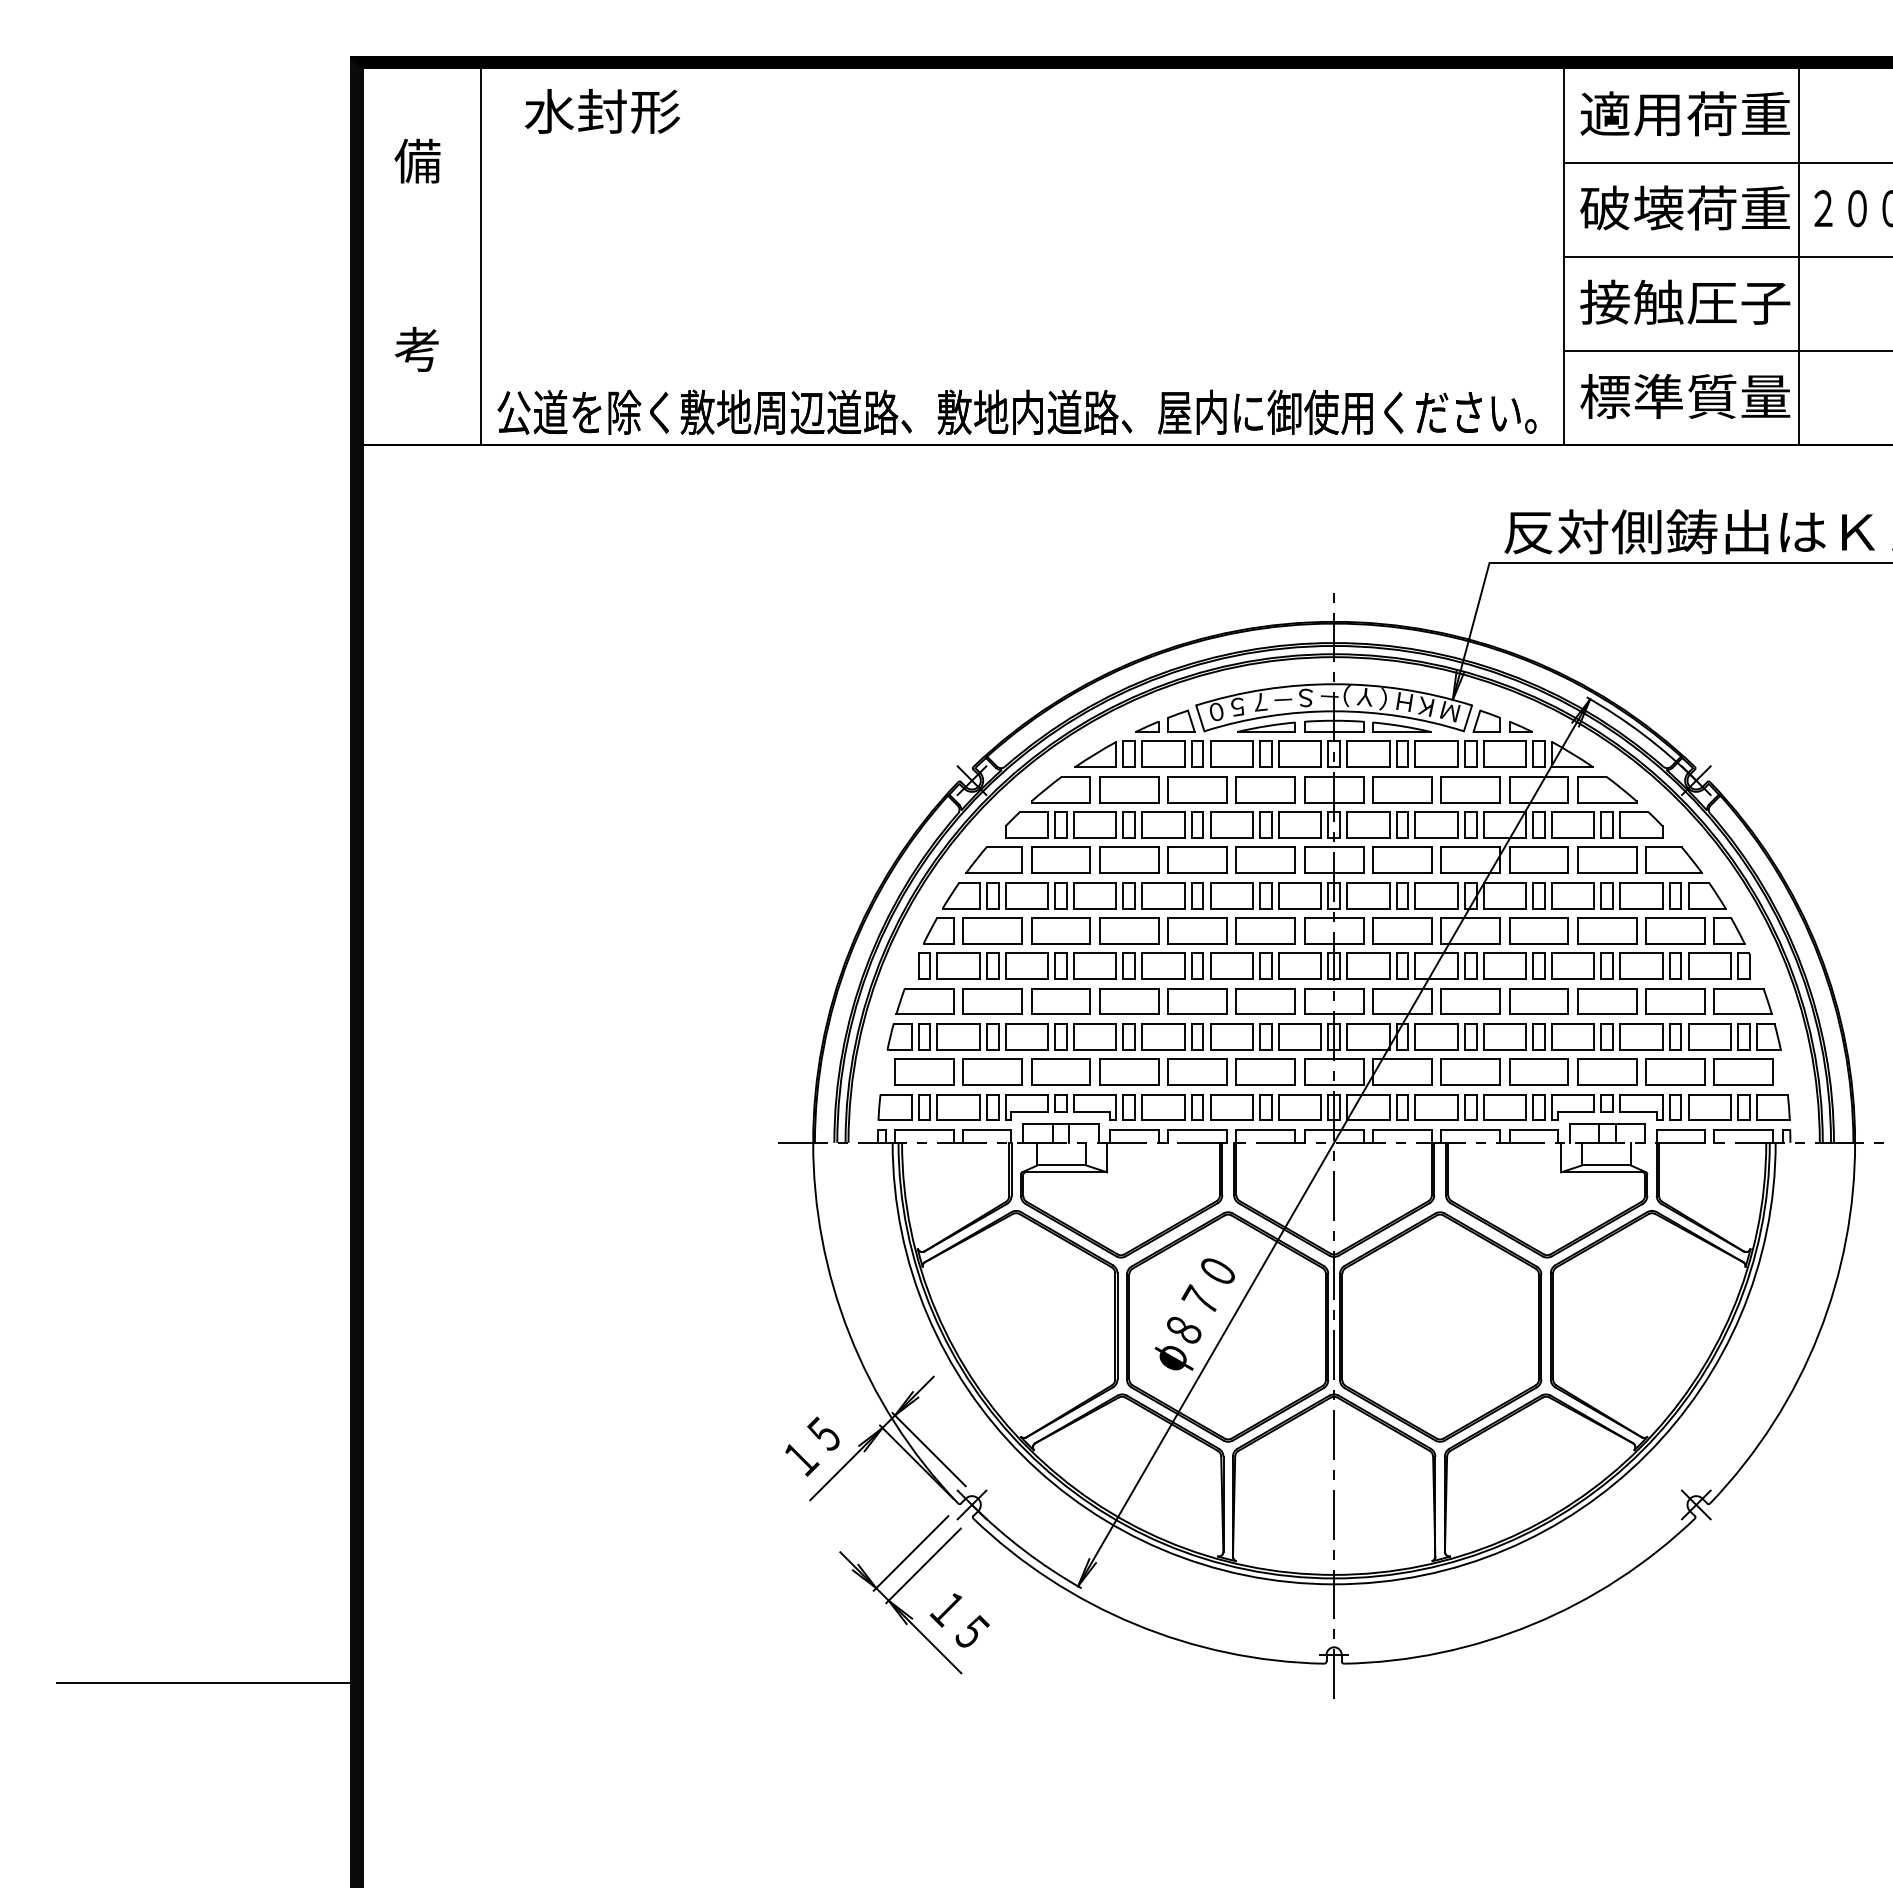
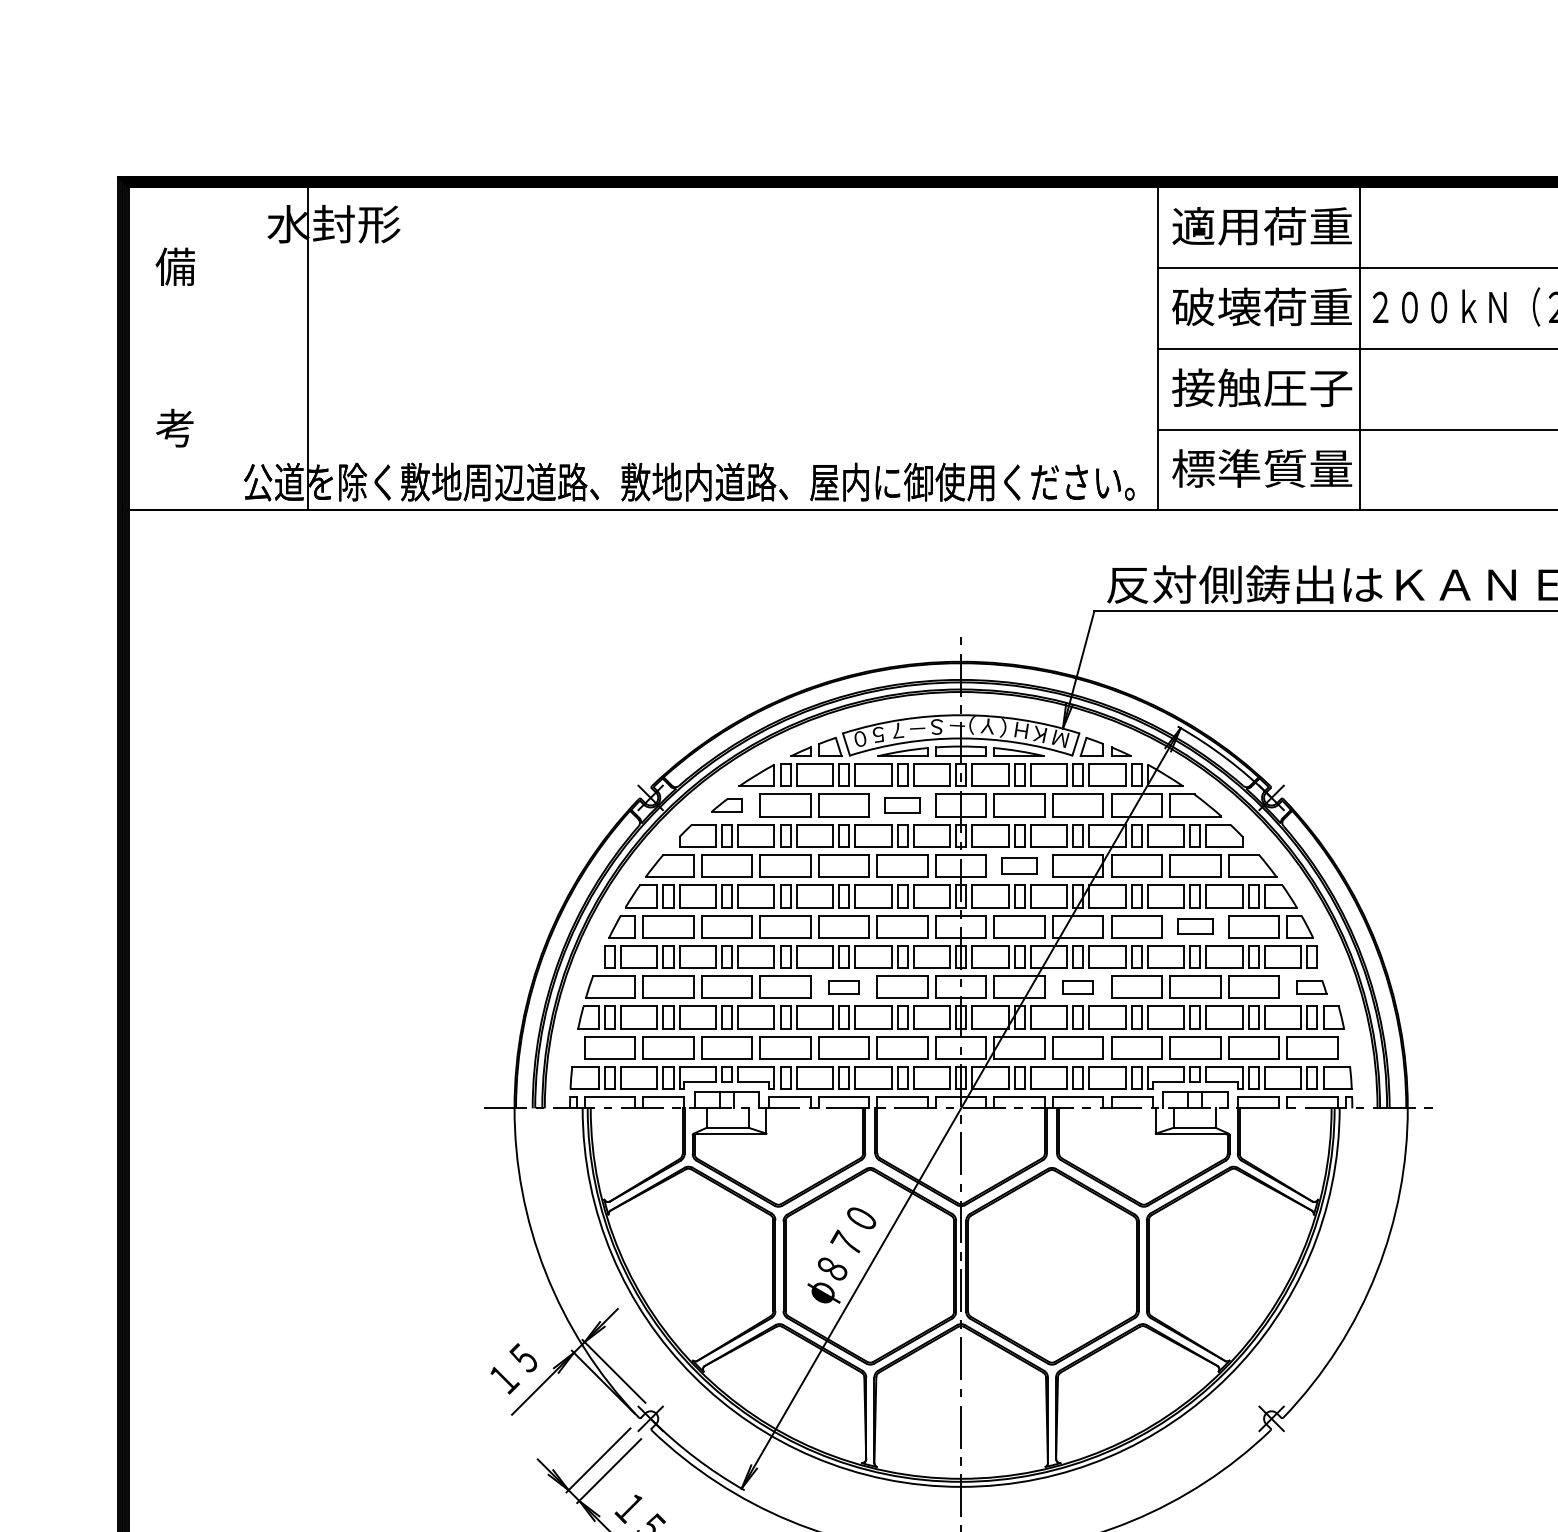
line: (480, 256) -> (308, 348), moved
part: (1060, 789) -> (726, 805), size x0.6
part: (1265, 789) -> (902, 805), size x0.7
part: (1402, 859) -> (1019, 865), size x0.7
part: (1607, 930) -> (1195, 926), size x0.7
part: (1197, 1001) -> (844, 987), size x0.6
part: (1470, 1001) -> (1078, 987), size x0.6
part: (1742, 1001) -> (1311, 987), size x0.6

